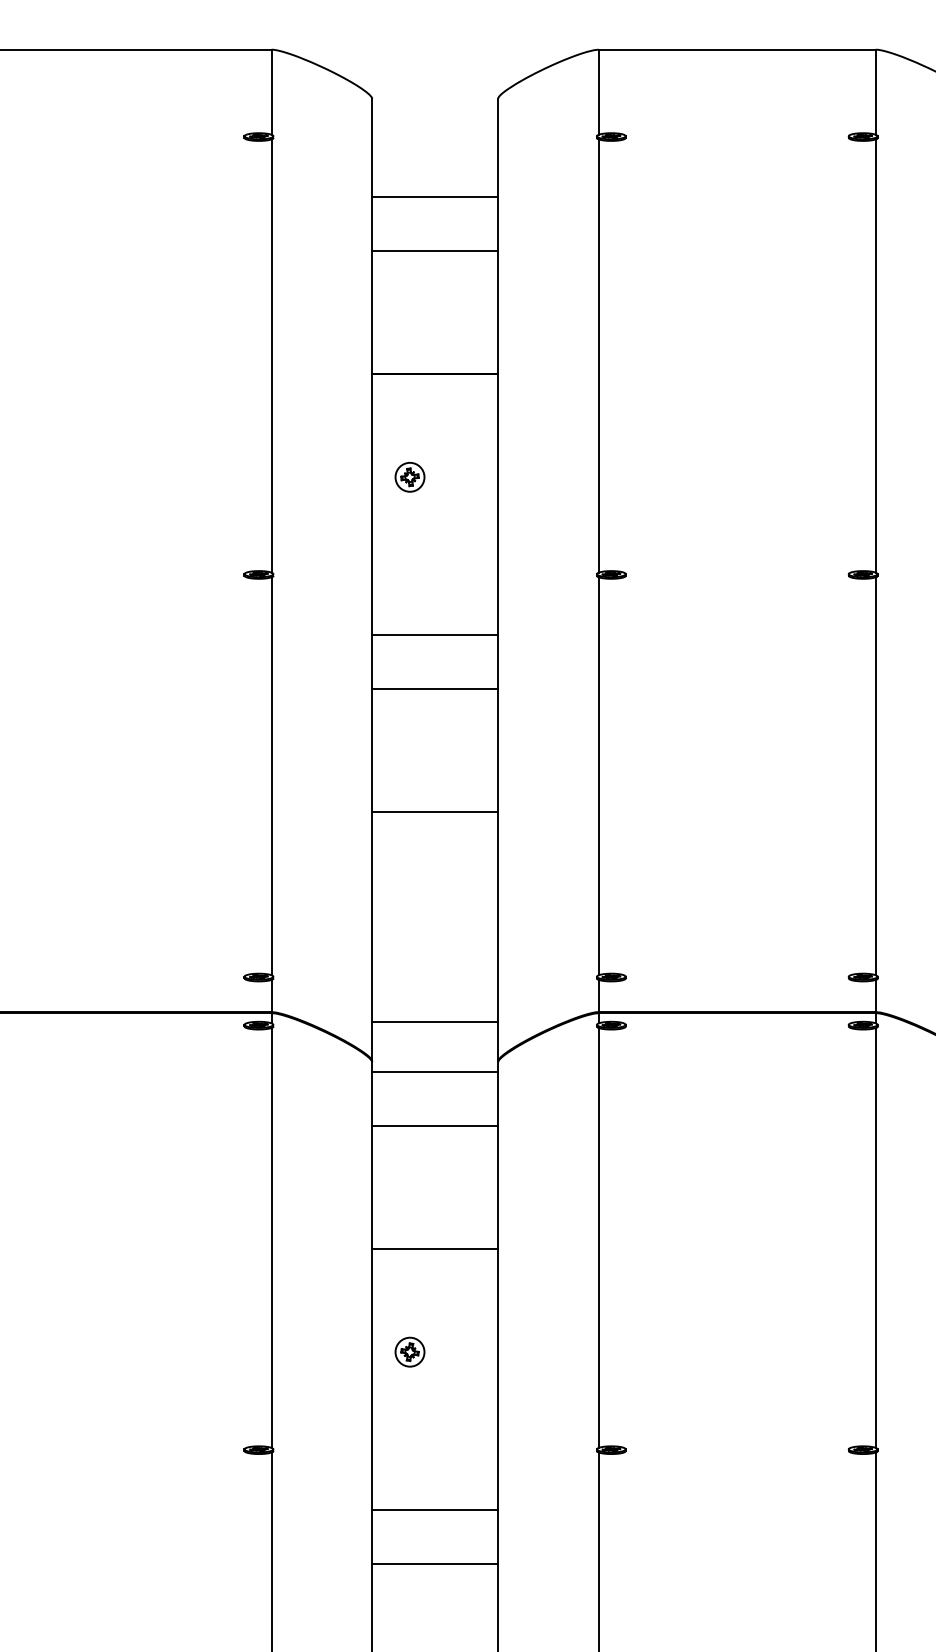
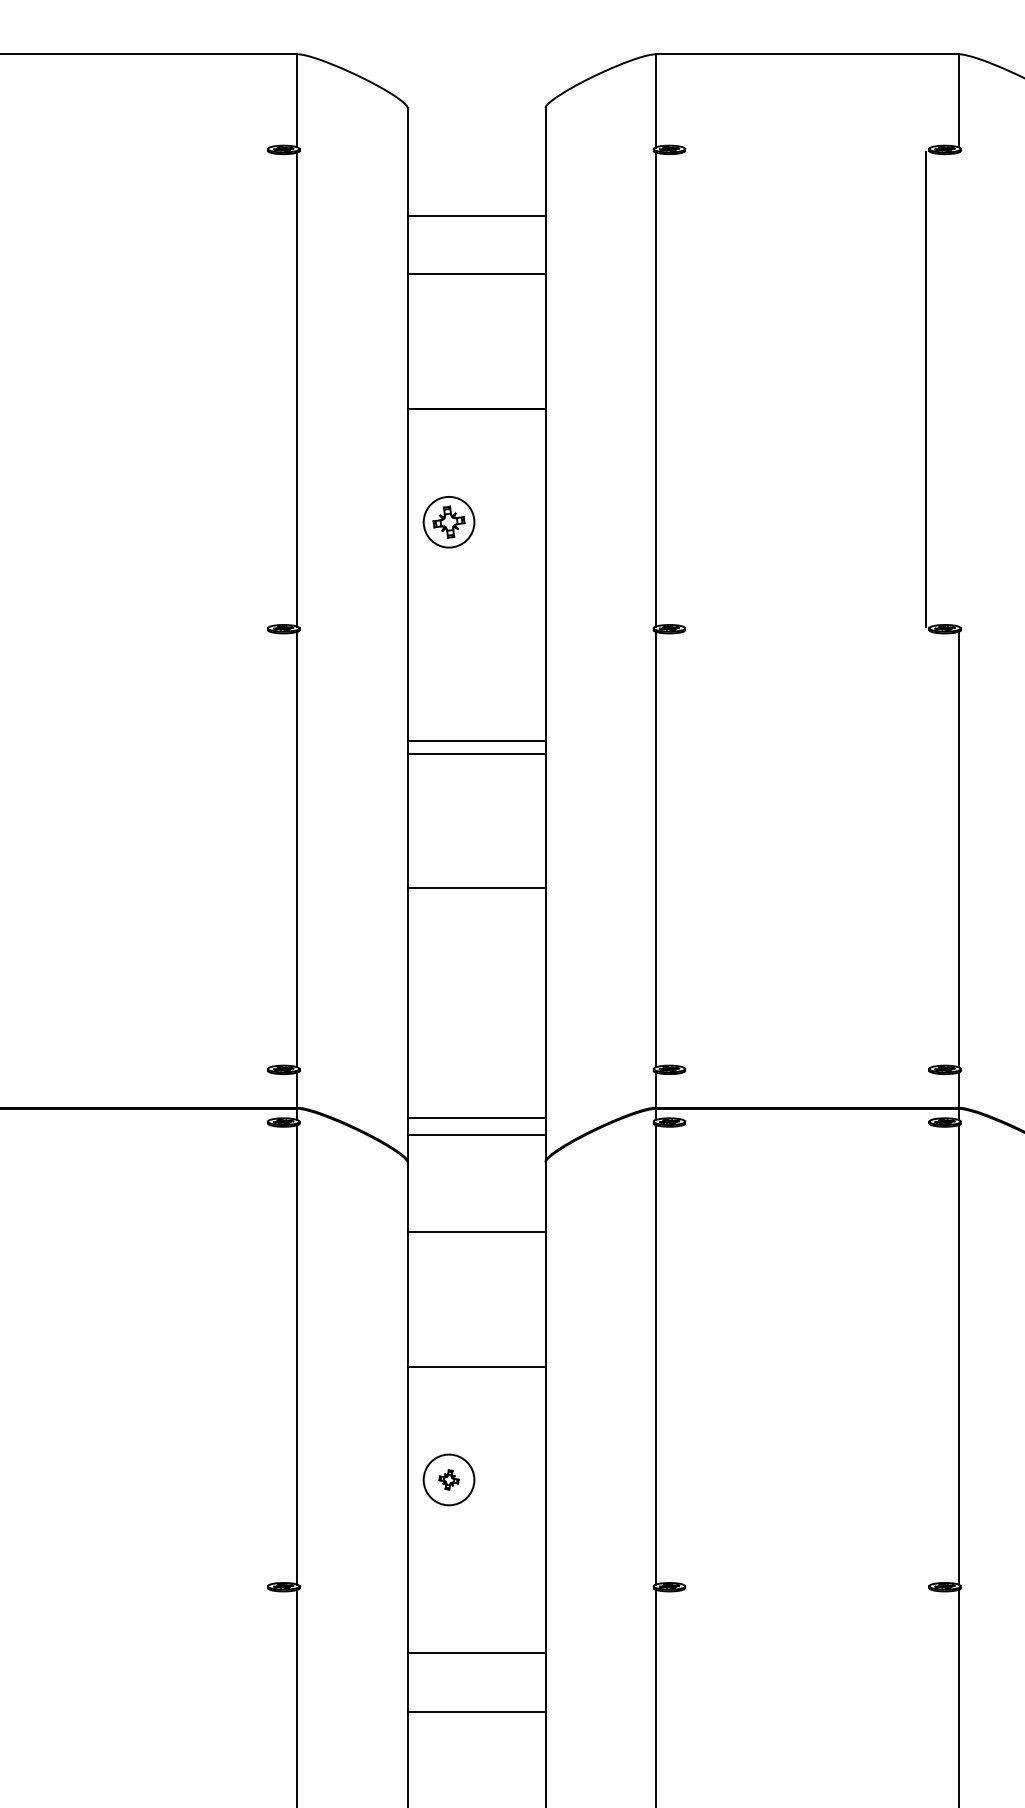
line: (875, 355) -> (925, 389), moved
part: (409, 477) -> (448, 522), size x1.6
line: (435, 635) -> (476, 741), moved
line: (435, 1072) -> (476, 1134), moved
circle: (409, 1351) -> (448, 1479), size x1.6

